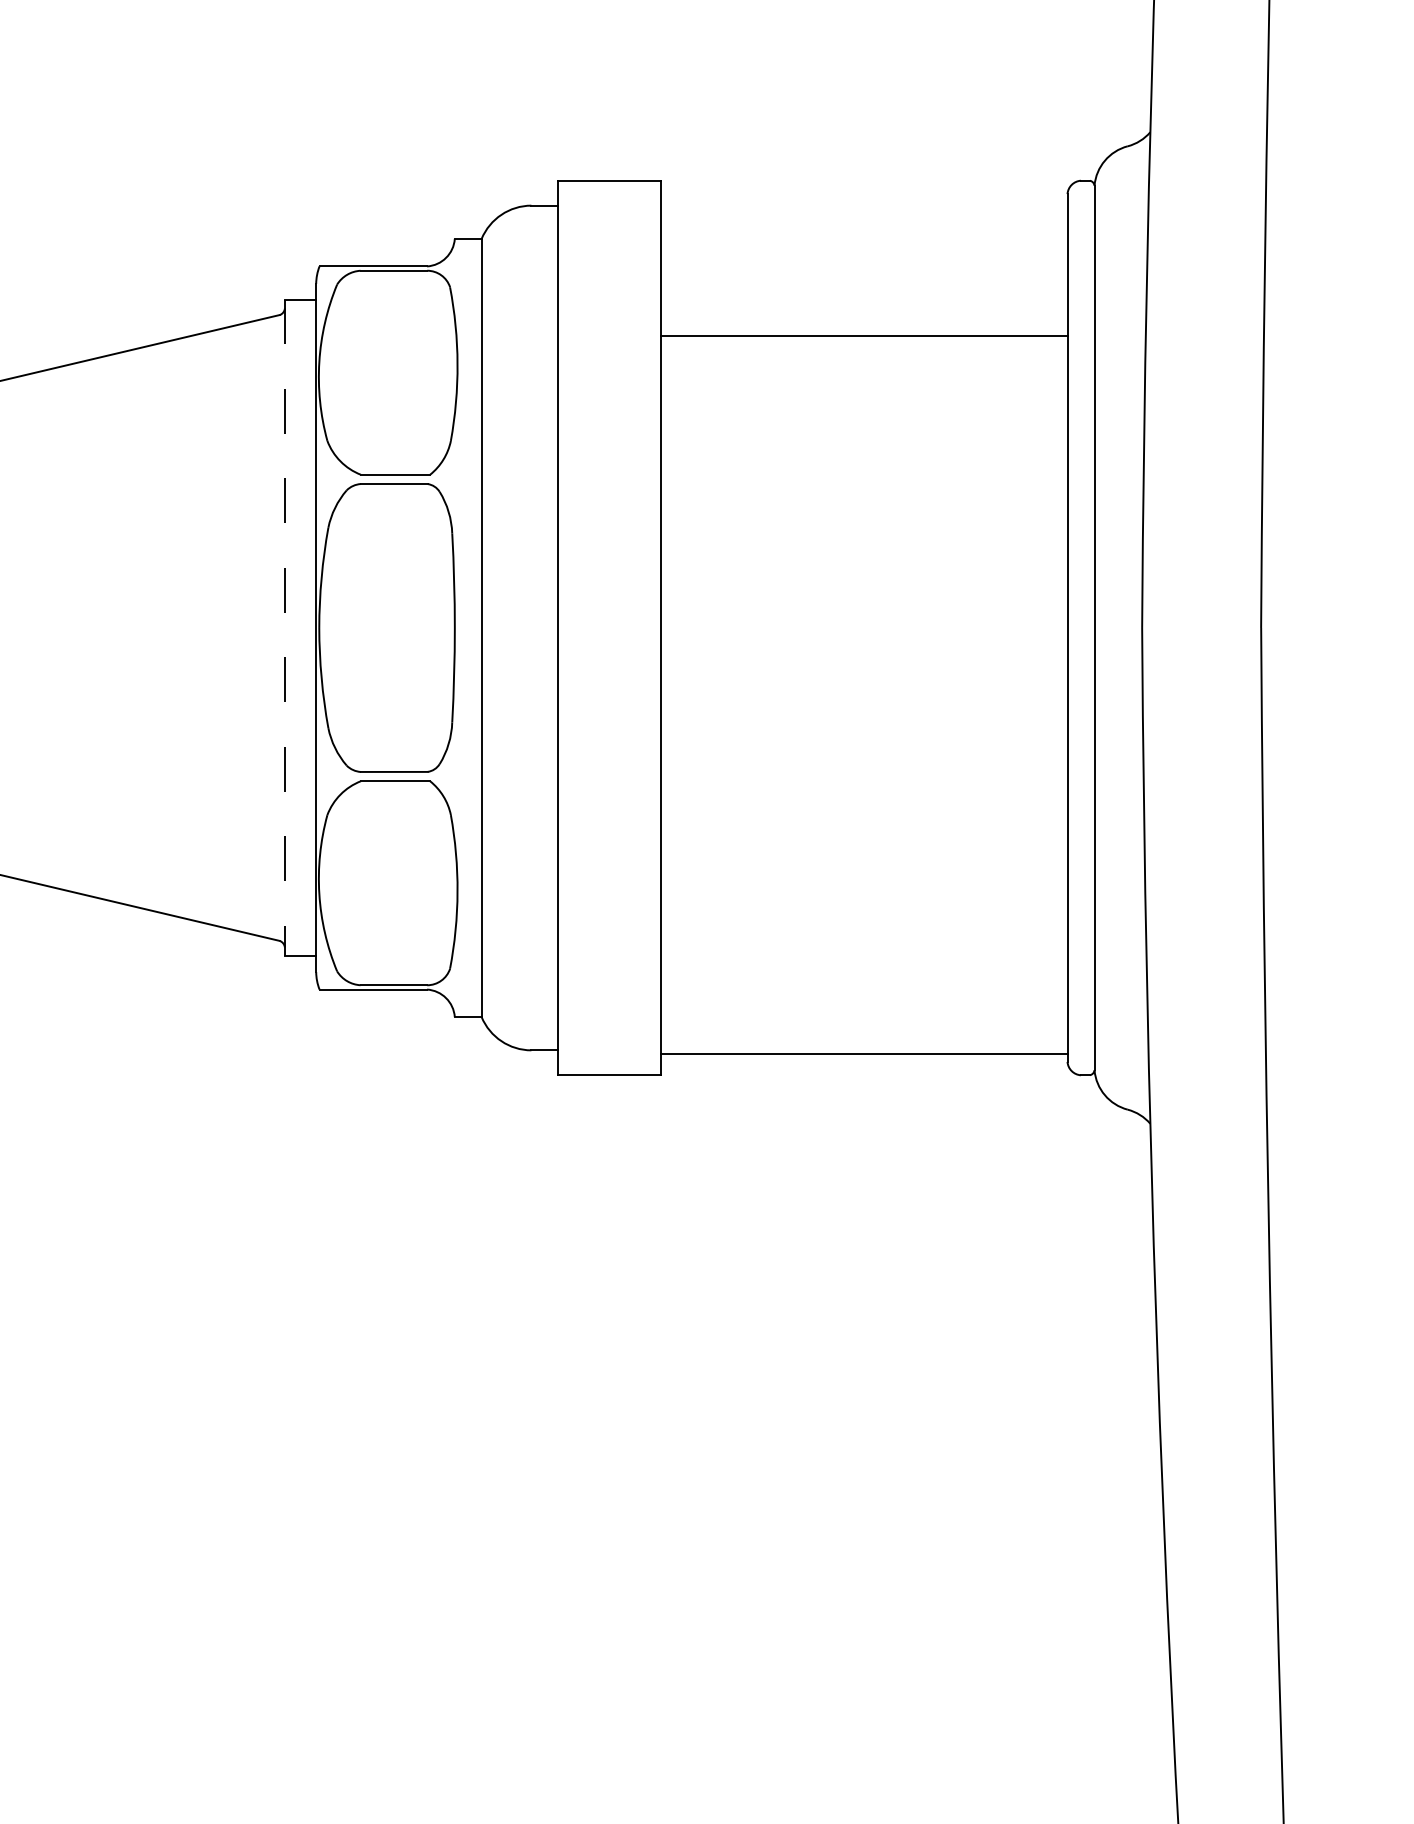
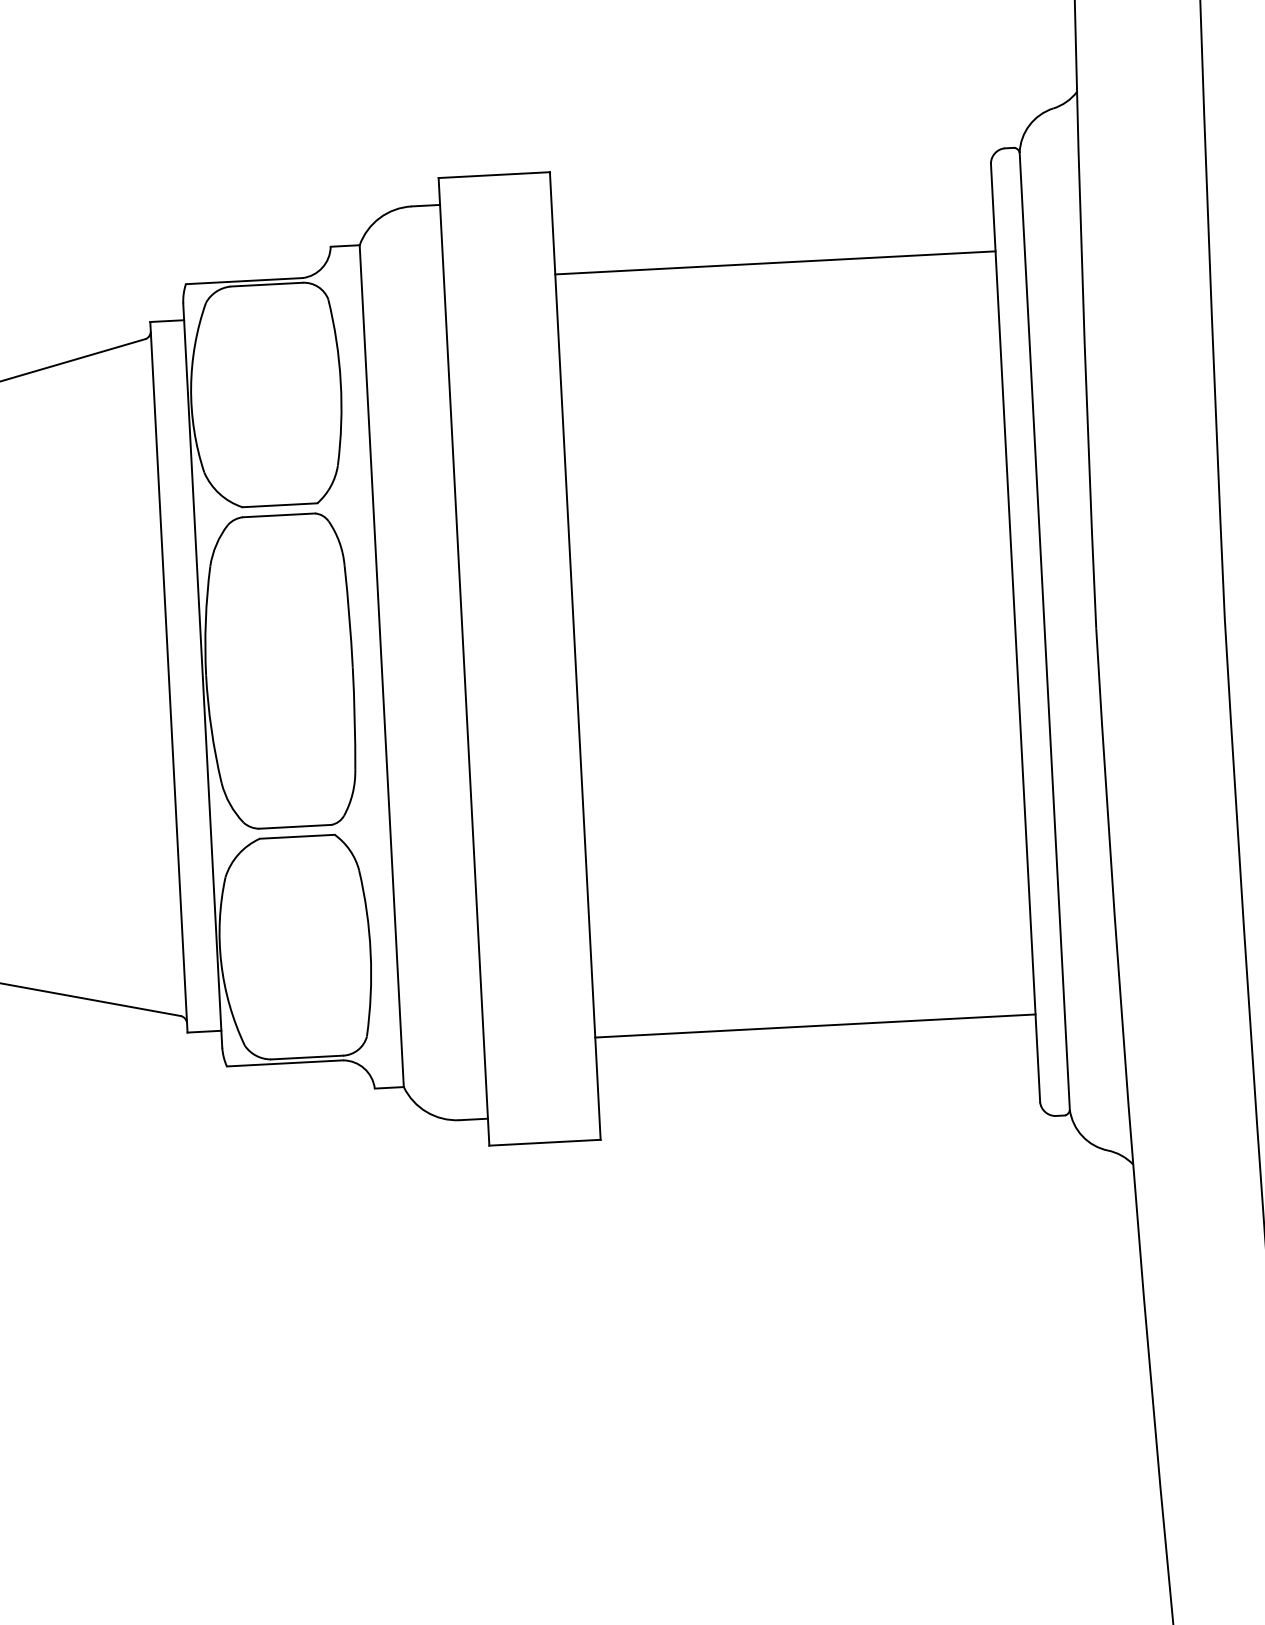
line: (863, 336) -> (774, 263), moved
line: (284, 628) -> (168, 677), dashed -> solid
line: (863, 1053) -> (814, 1025), moved

